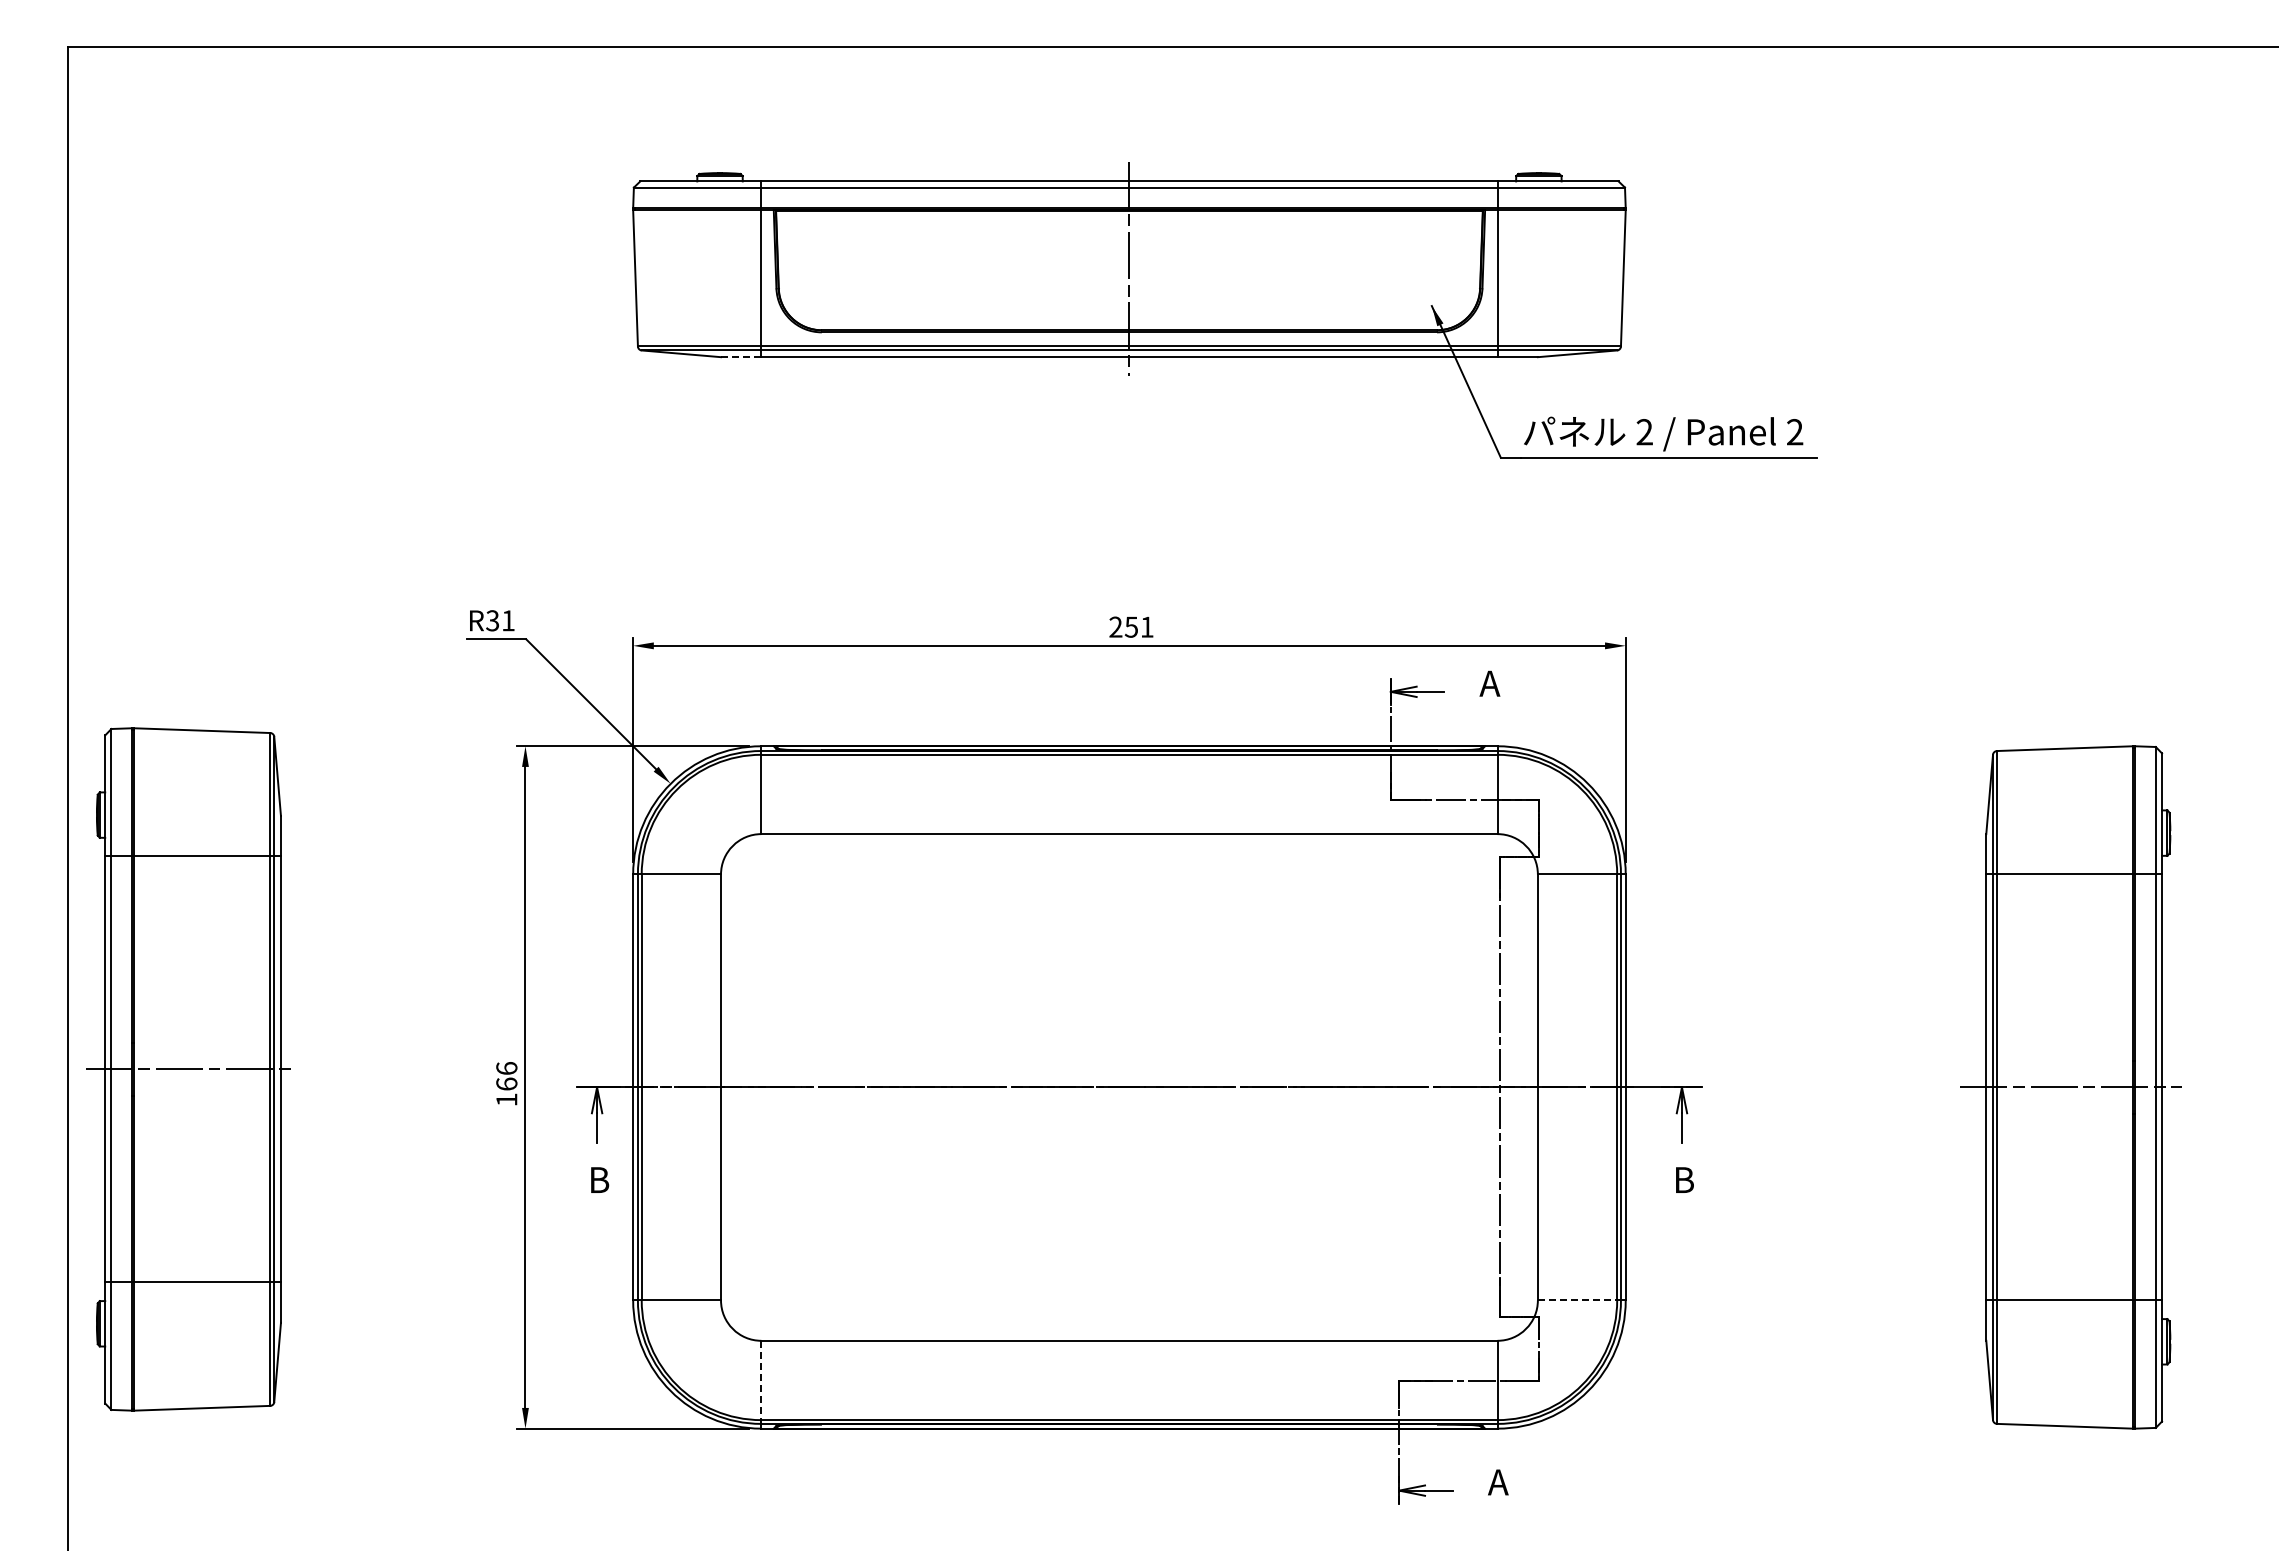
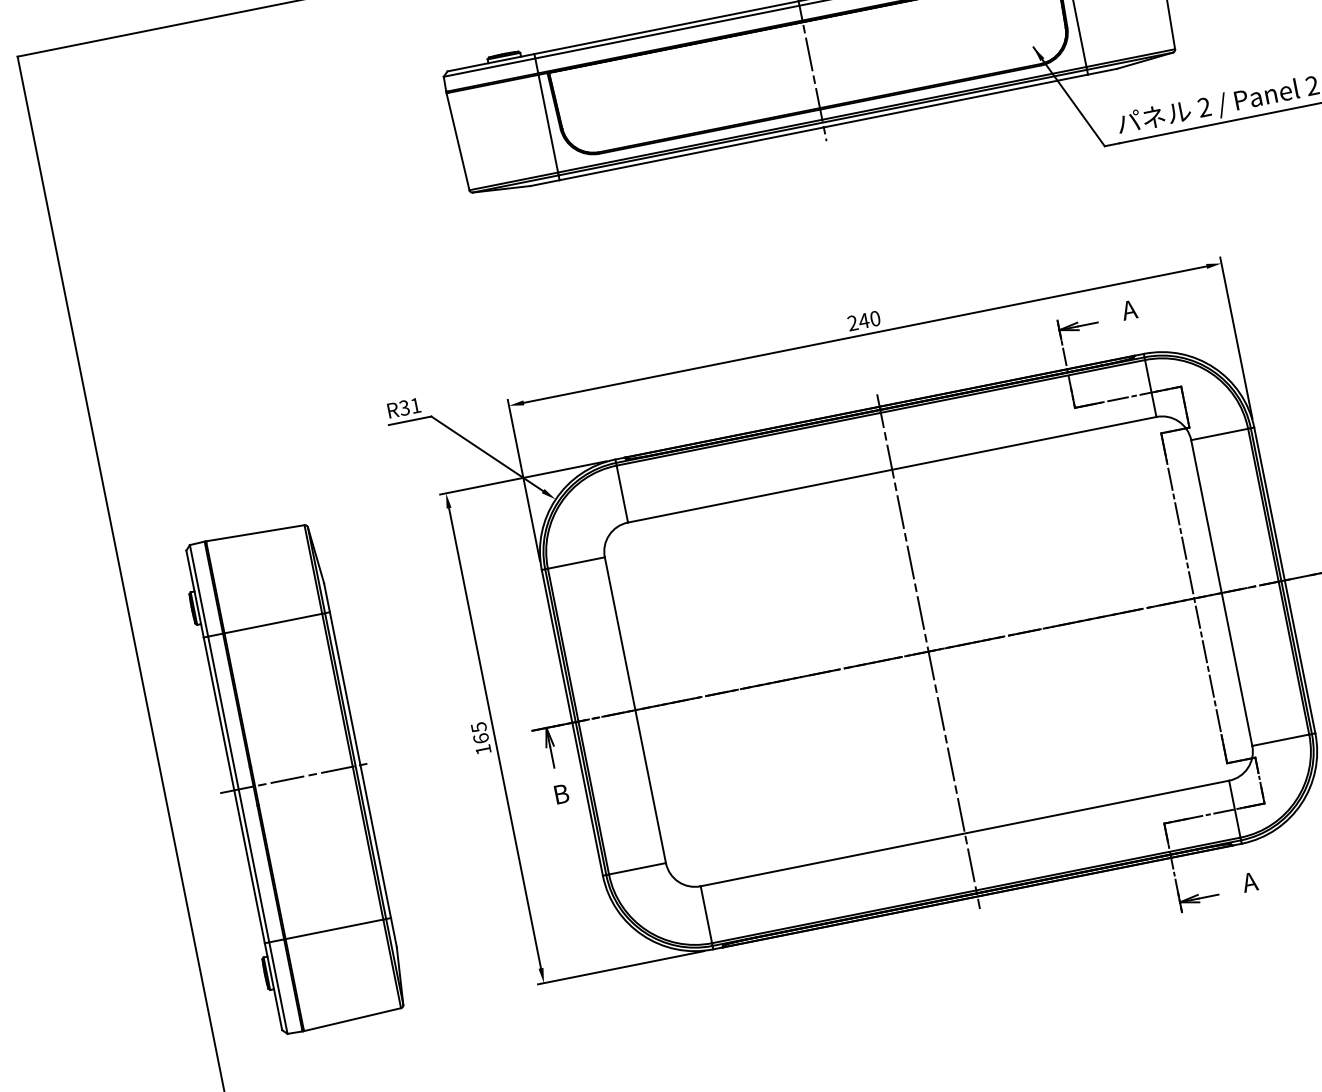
line: (740, 357) -> (544, 183), dashed -> solid
text: (1138, 626) -> (868, 319), 251 -> 240
text: (506, 1068) -> (478, 727), 166 -> 165
part: (188, 1069) -> (294, 778), moved
line: (1129, 1086) -> (928, 650), added
line: (1577, 1300) -> (1280, 740), dashed -> solid
line: (761, 1380) -> (706, 914), dashed -> solid

